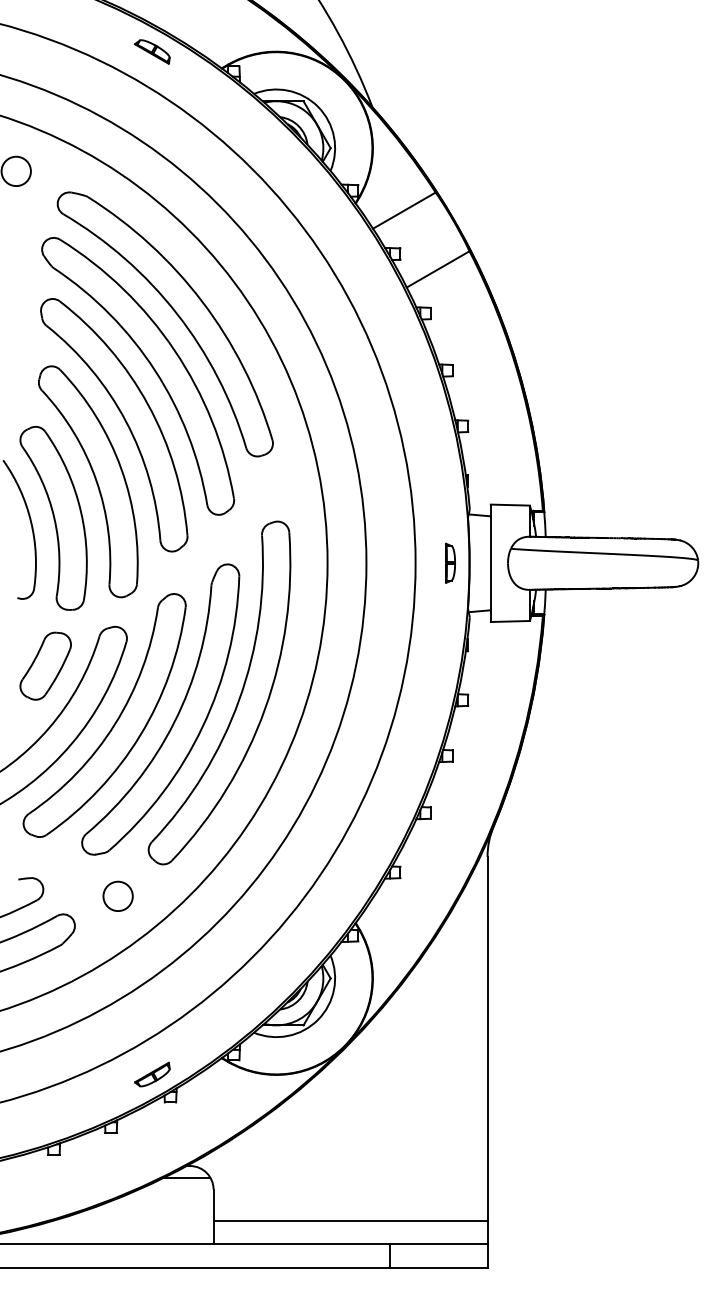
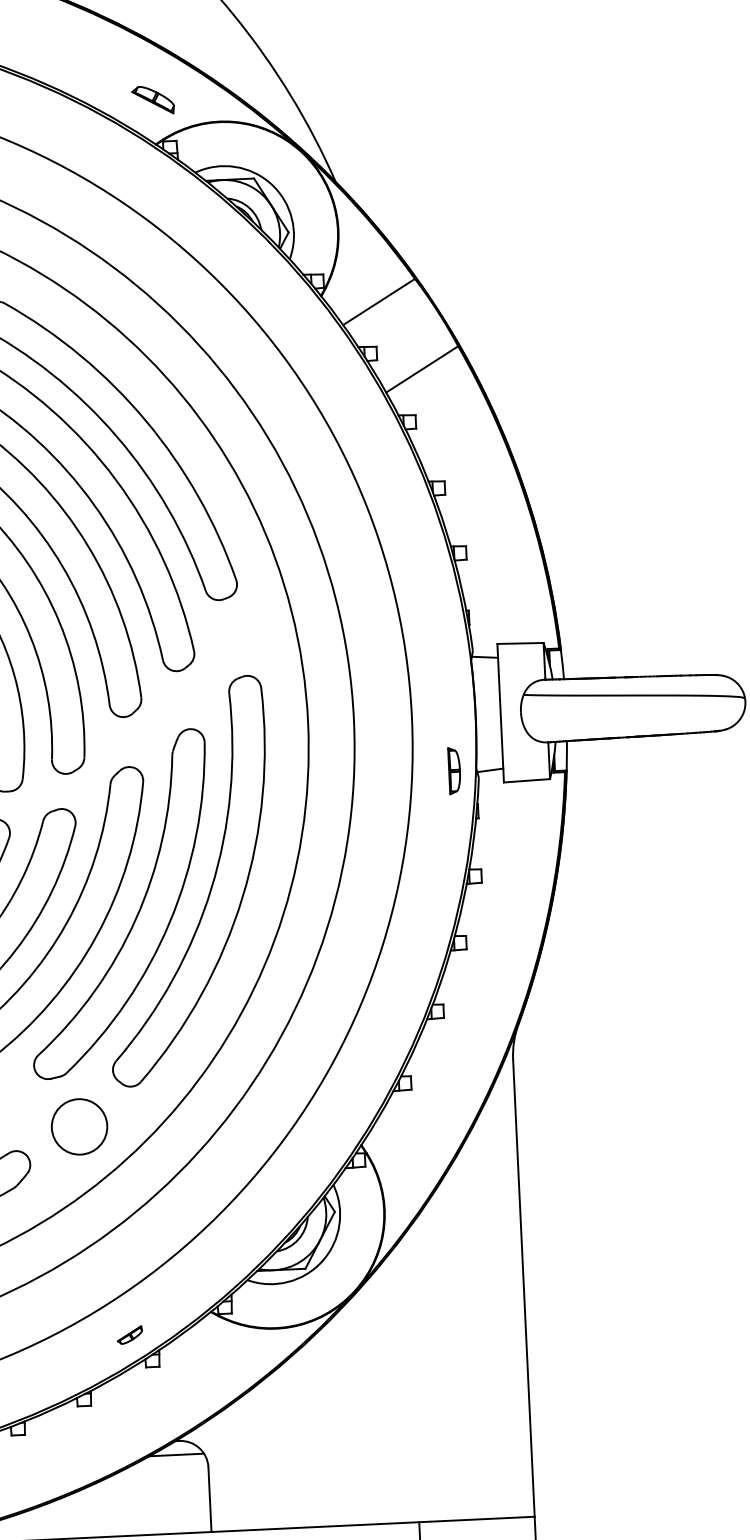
part: (152, 51) -> (153, 99), moved
part: (450, 562) -> (454, 770), moved
circle: (117, 896) -> (78, 1127), size x1.6
part: (152, 1074) -> (130, 1335), size x0.6
line: (350, 1220) -> (371, 1496), removed

